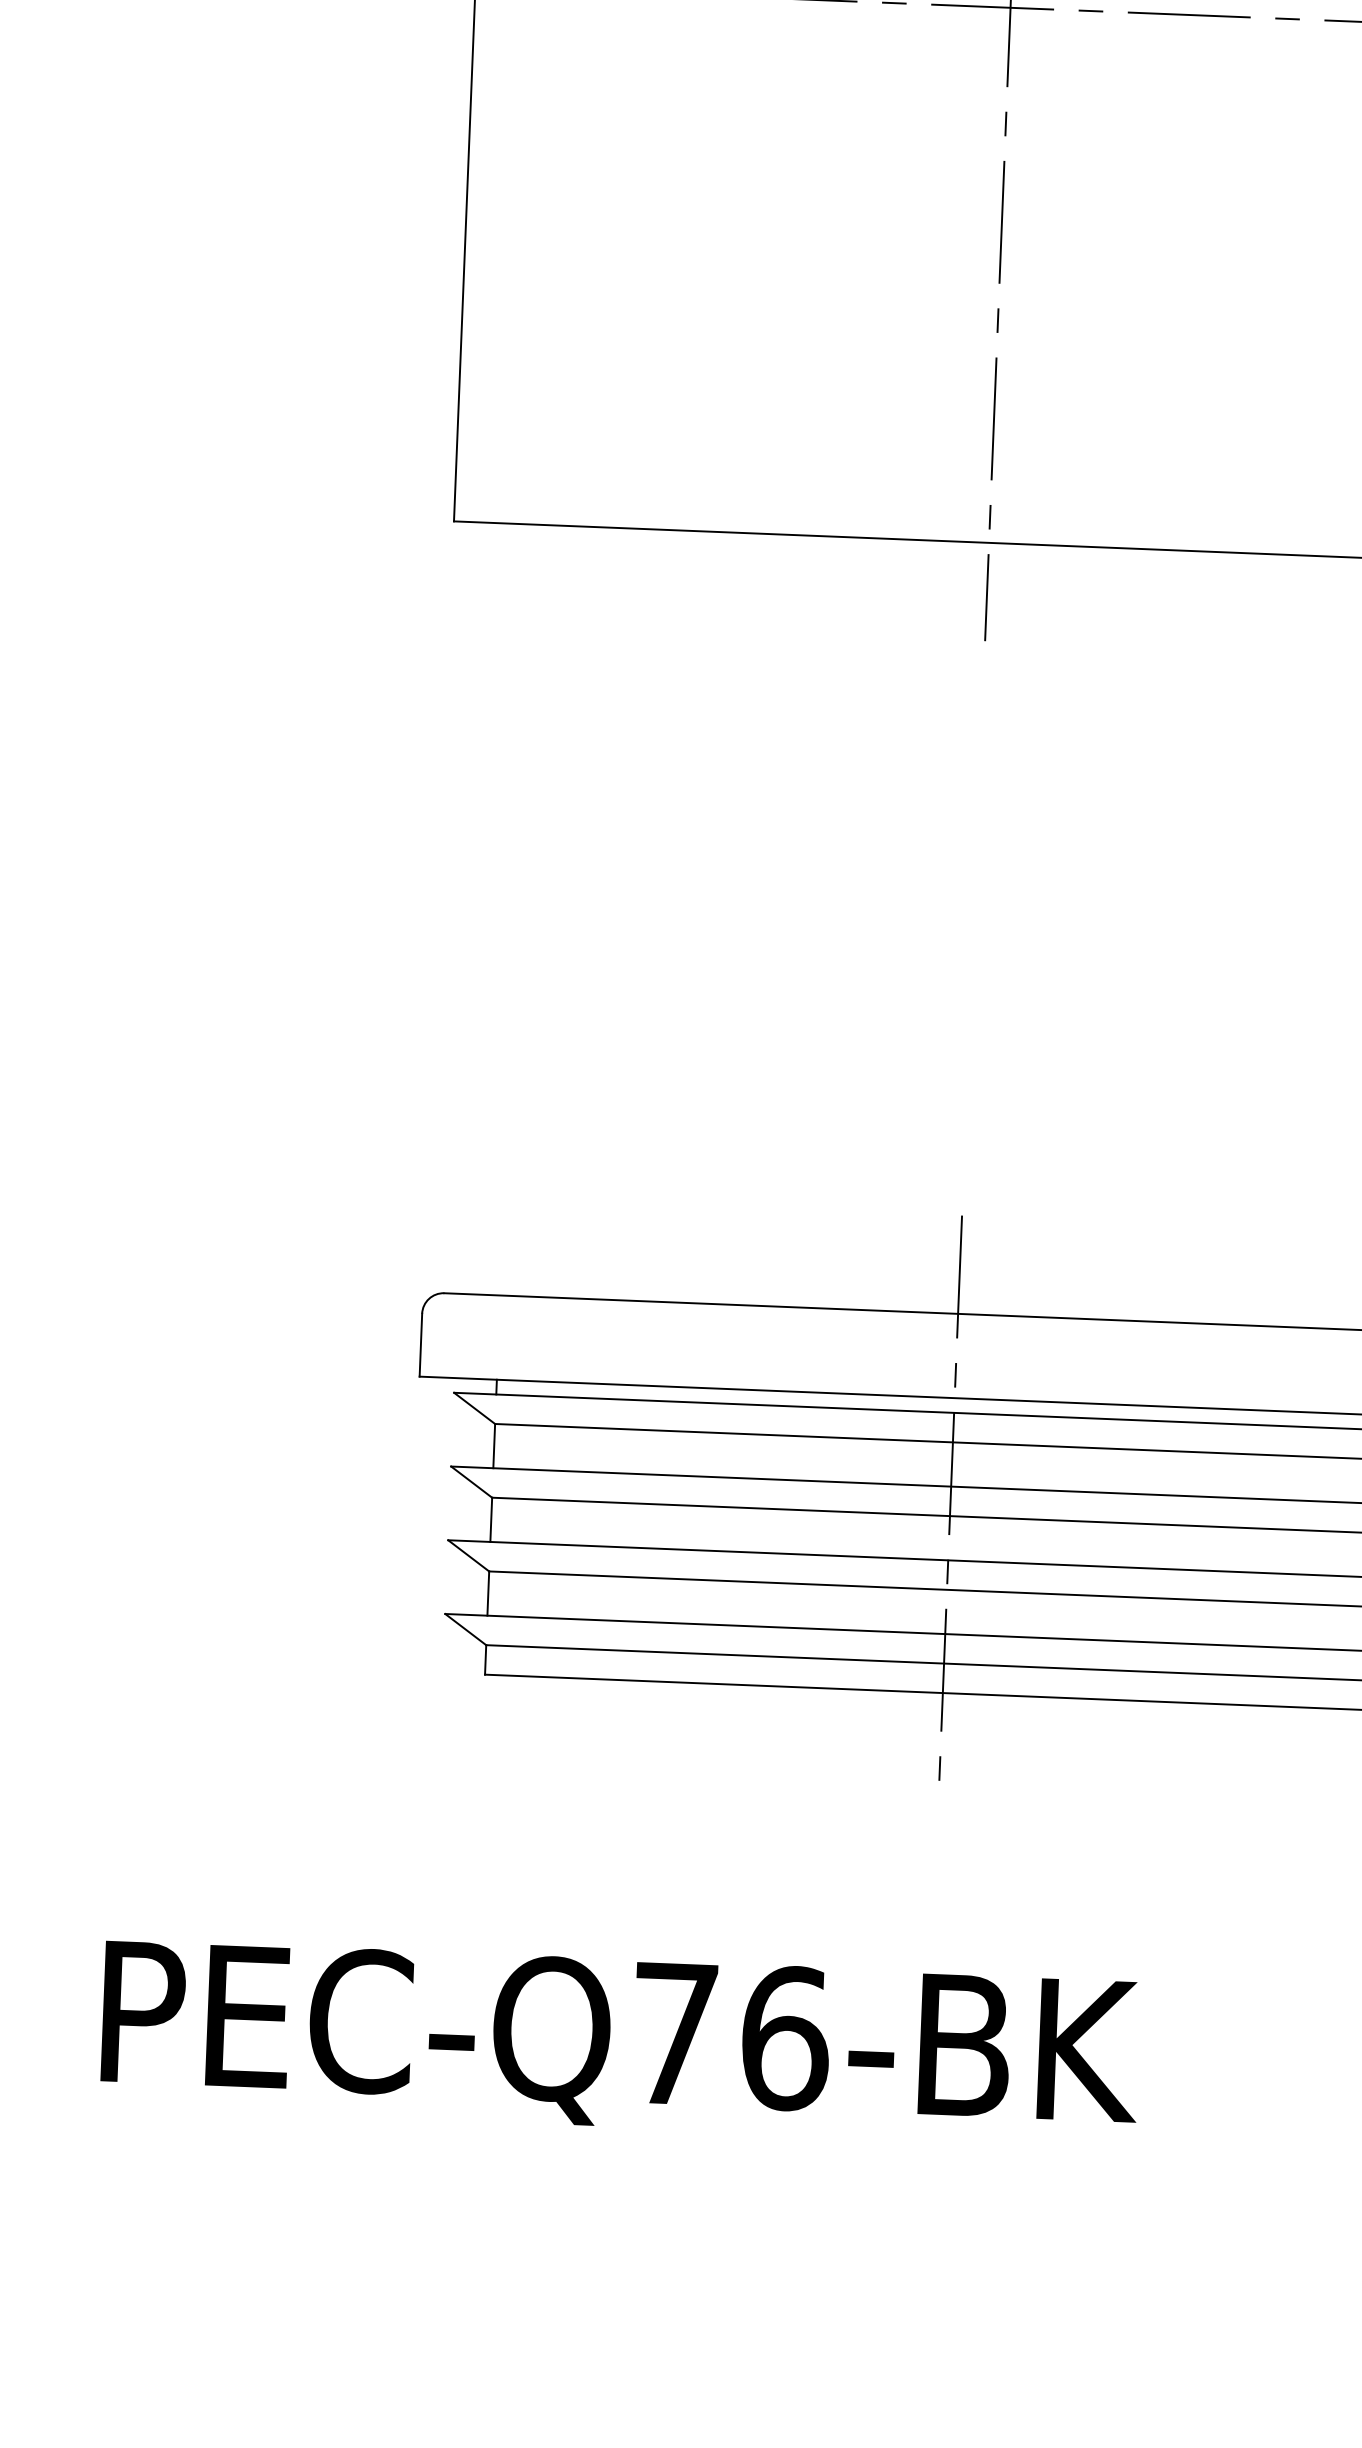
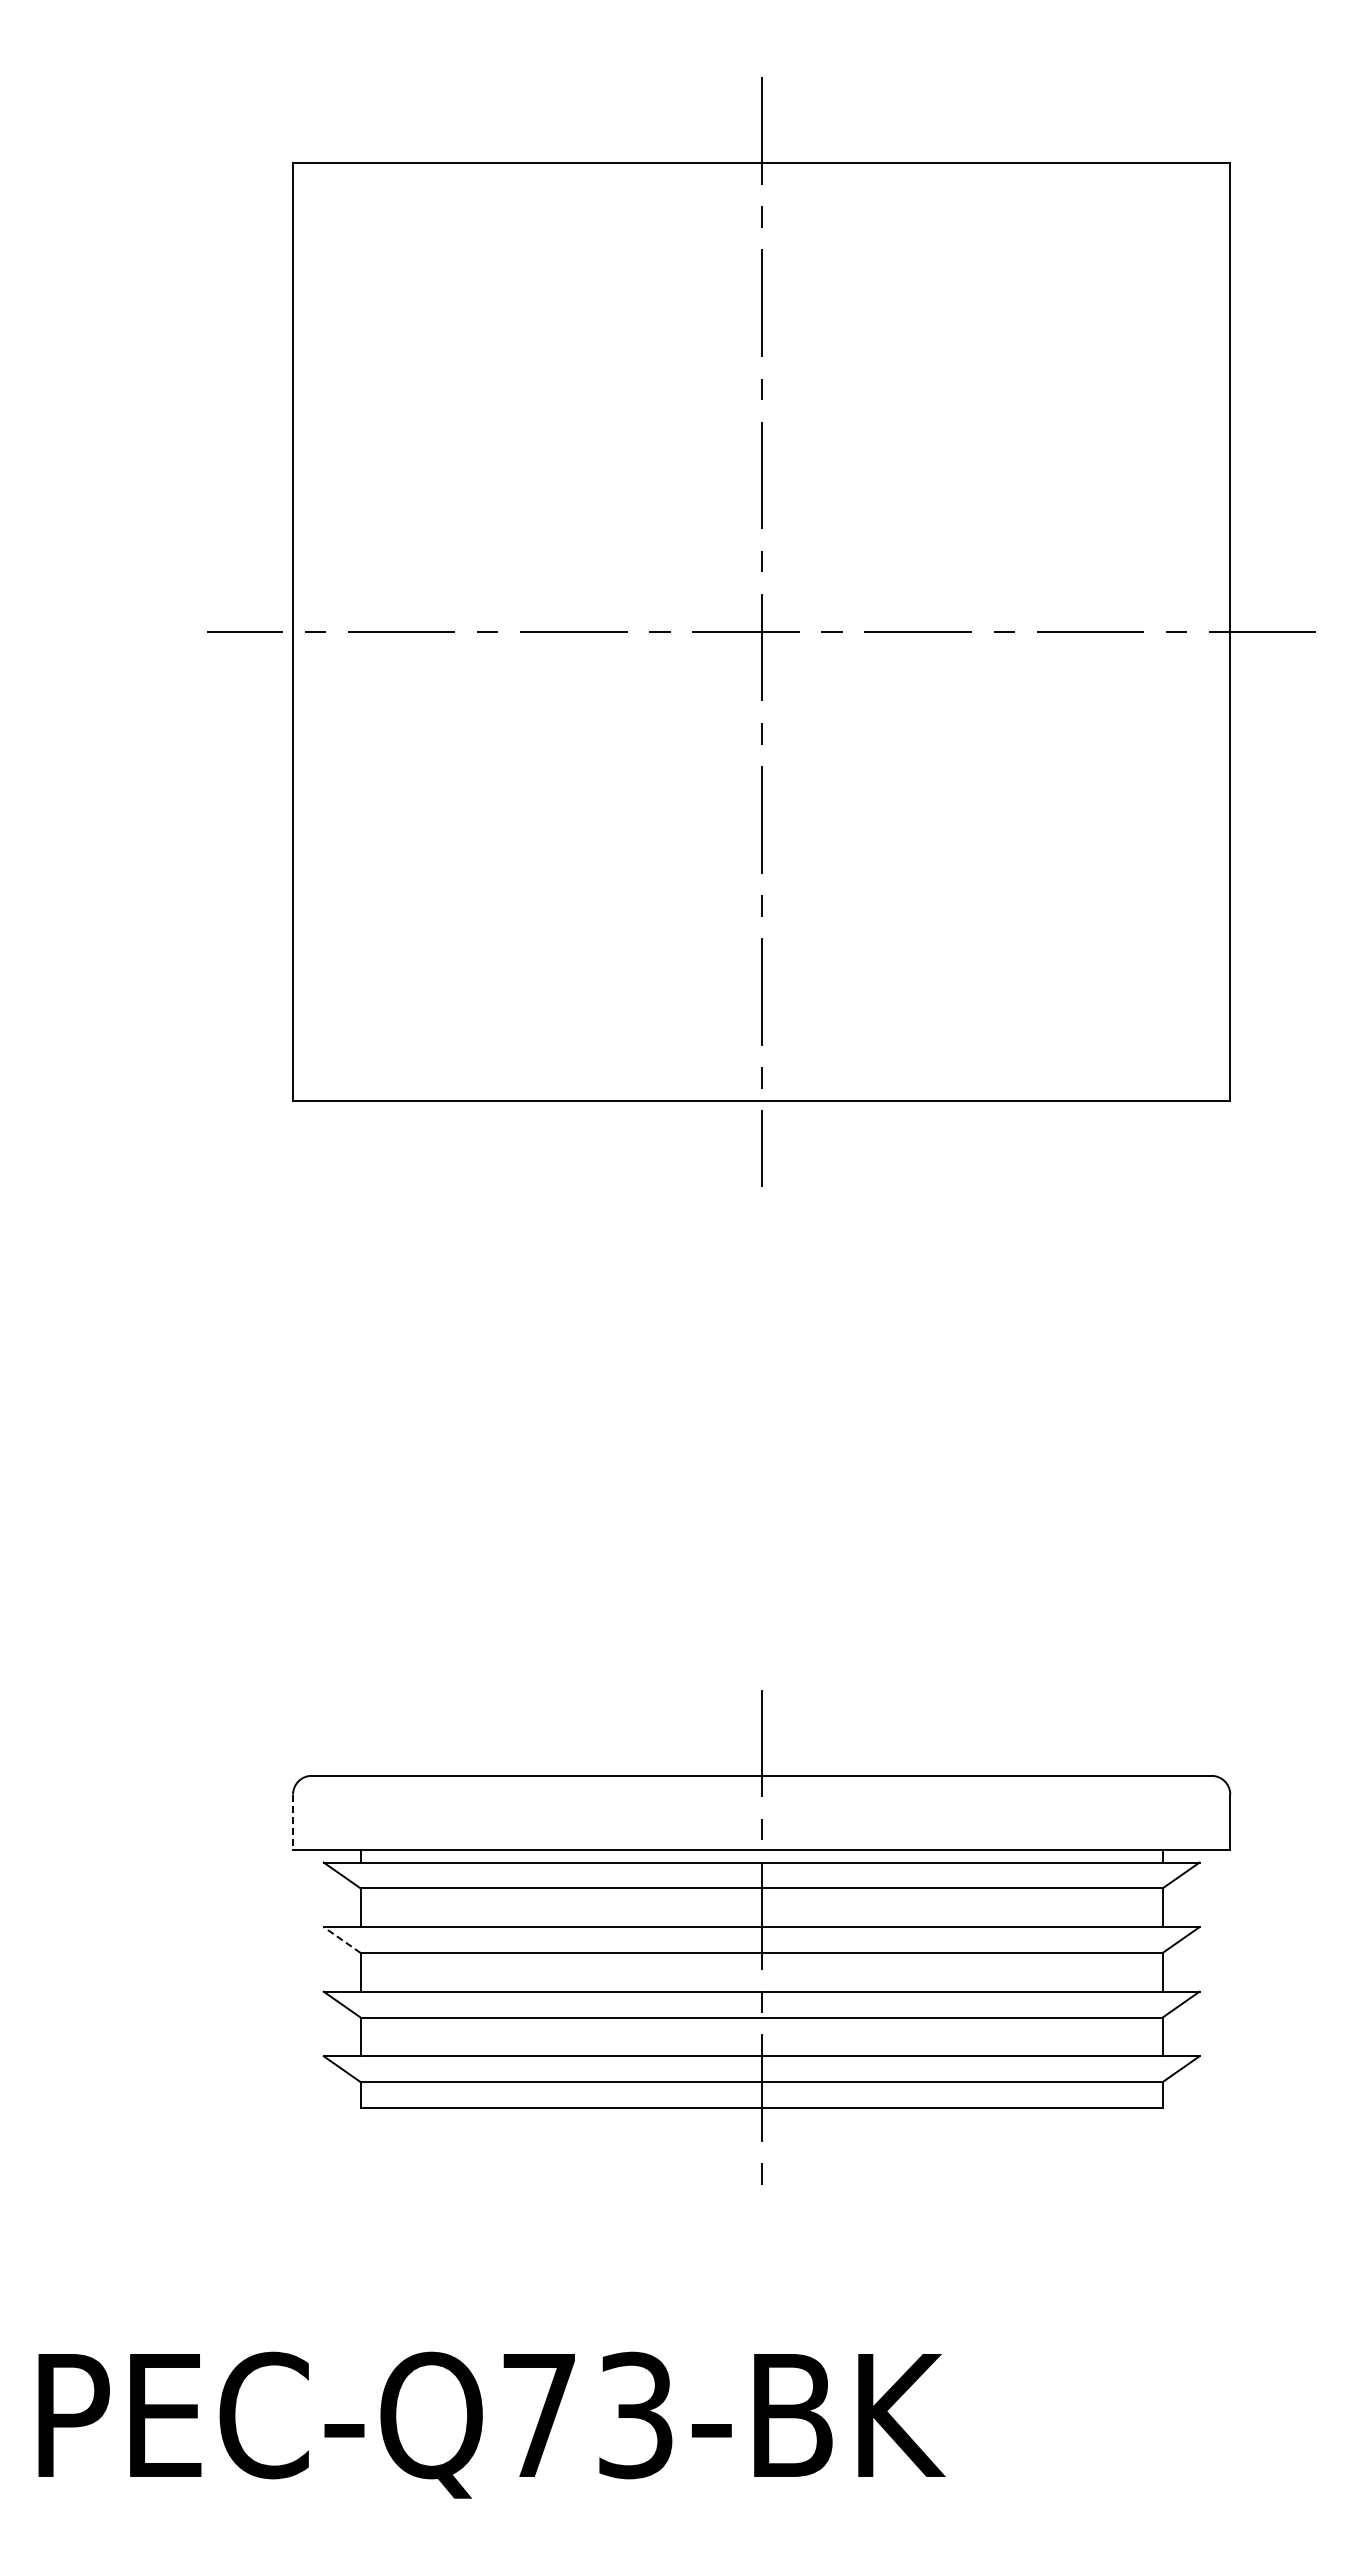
line: (421, 1345) -> (293, 1822), solid -> dashed
line: (471, 1482) -> (342, 1940), solid -> dashed
text: (785, 2038) -> (636, 2415), PEC-Q76-BK -> PEC-Q73-BK

